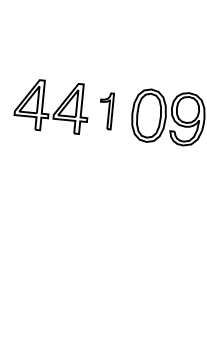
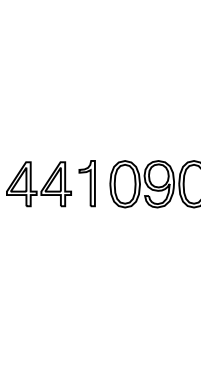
part: (105, 110) -> (86, 183), size x1.43

